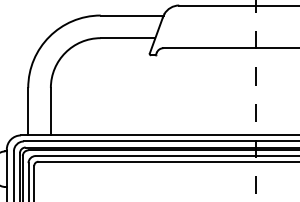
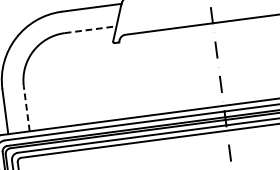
line: (128, 38) -> (91, 29), solid -> dashed
line: (50, 111) -> (26, 108), solid -> dashed

